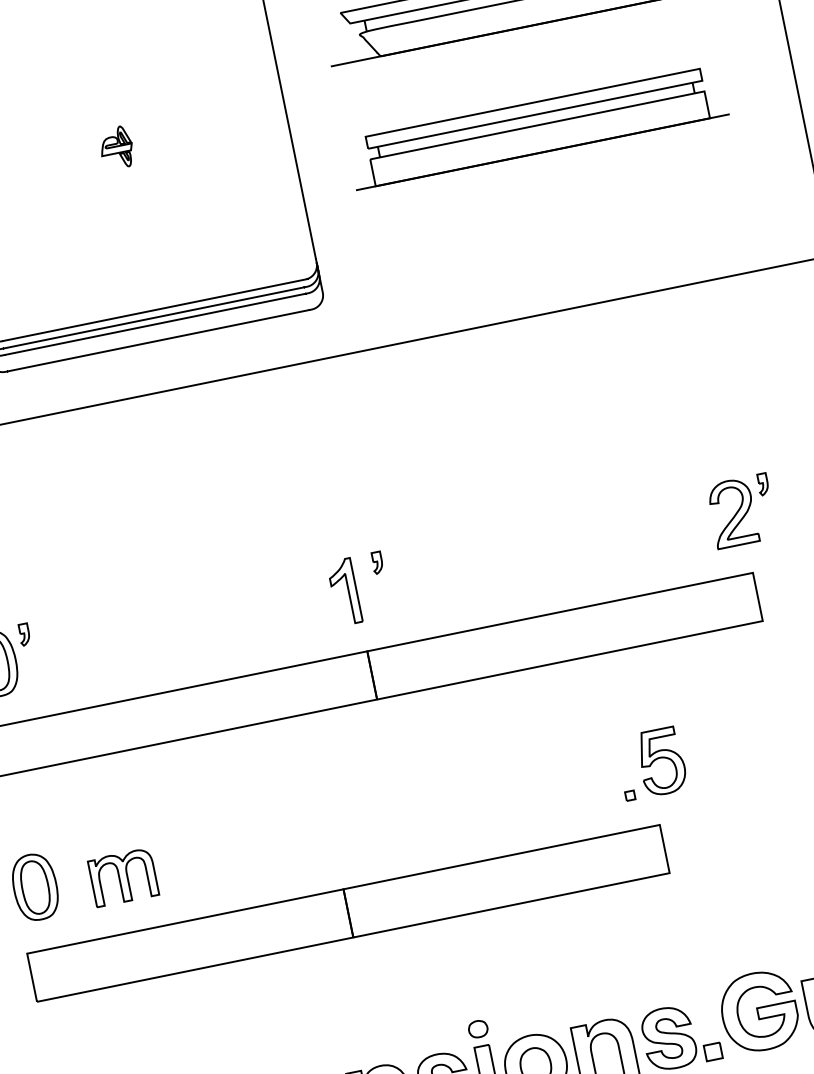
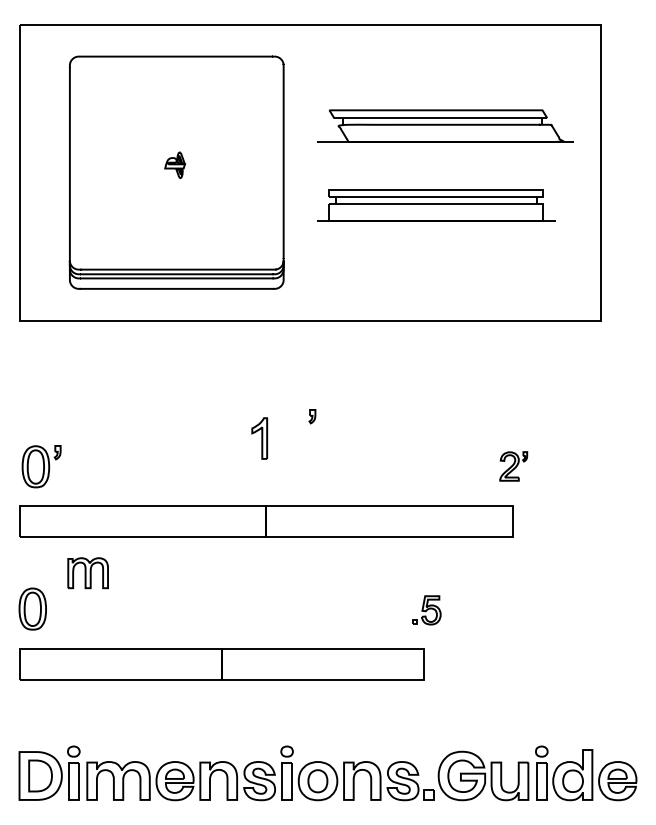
part: (741, 511) -> (513, 466), size x0.7
part: (377, 562) -> (312, 416), moved
part: (344, 592) -> (259, 438), moved
part: (651, 764) -> (426, 610), size x0.7
part: (122, 878) -> (87, 573), moved

